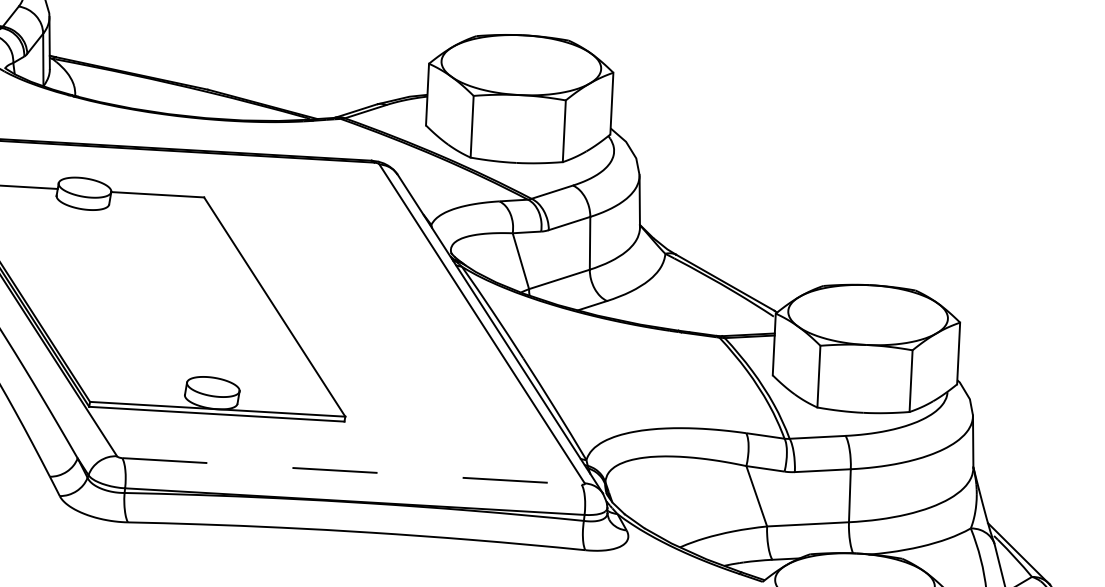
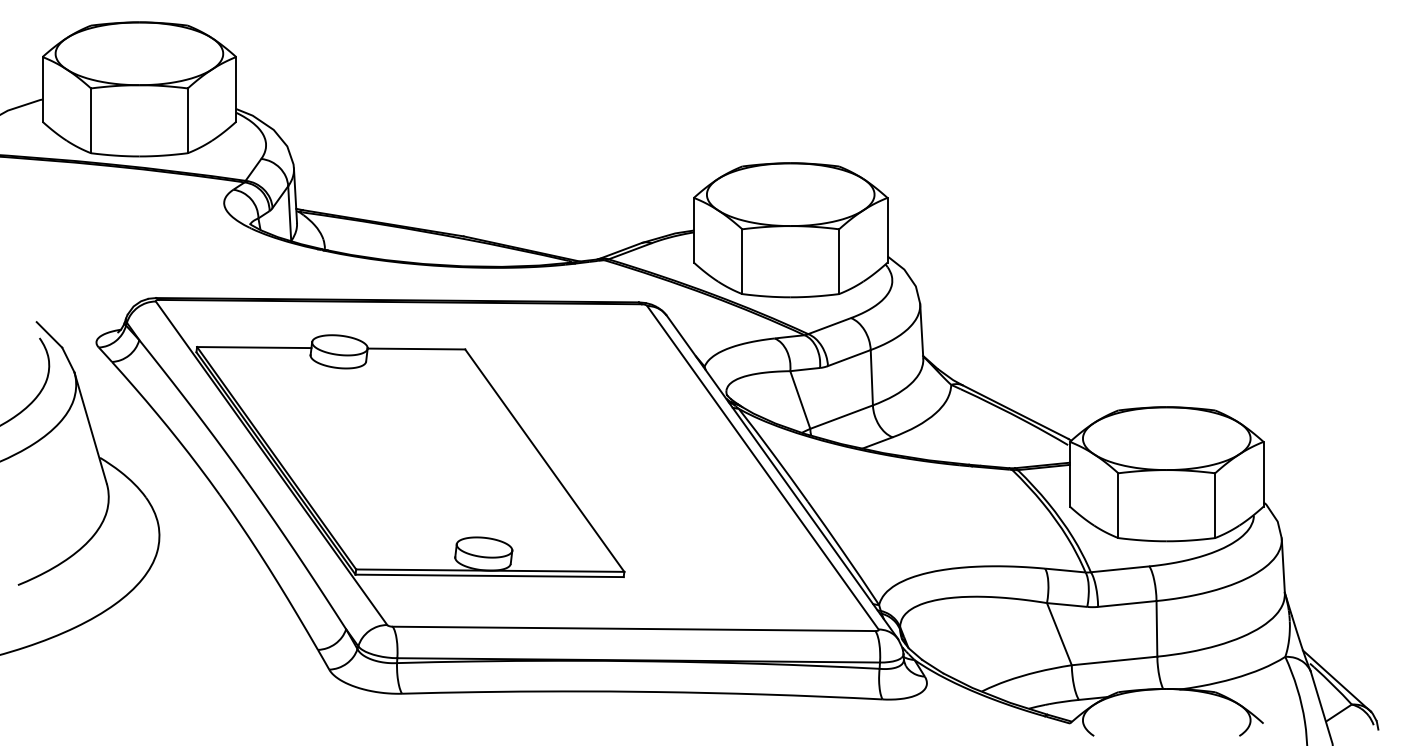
line: (352, 471) -> (634, 628), dashed -> solid

